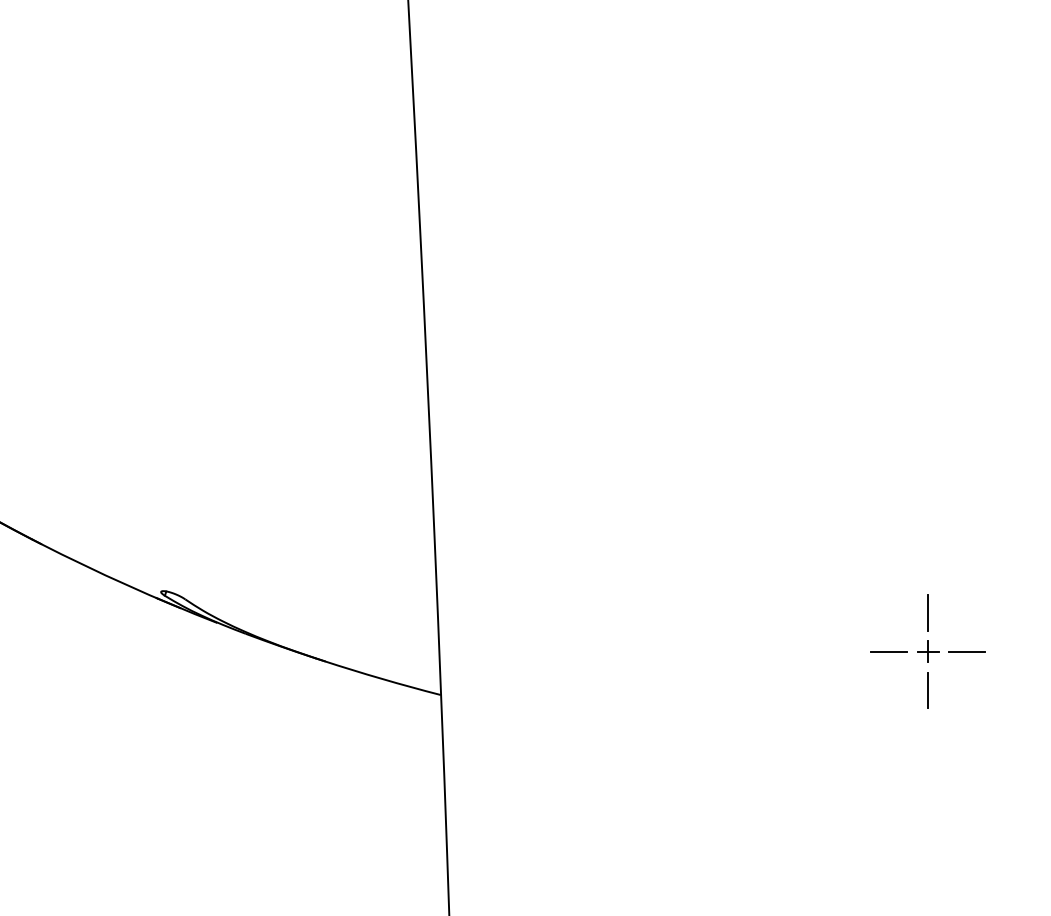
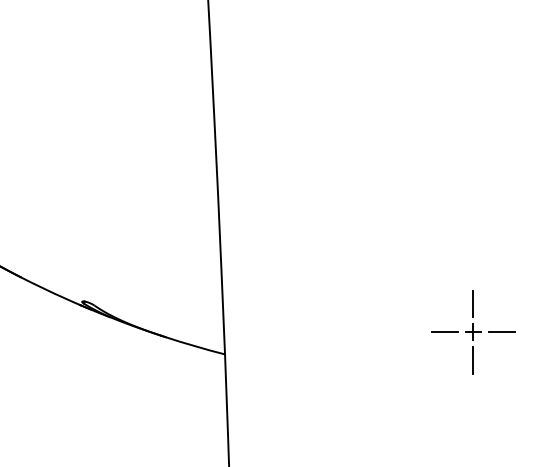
part: (928, 652) -> (473, 332), size x1.43

